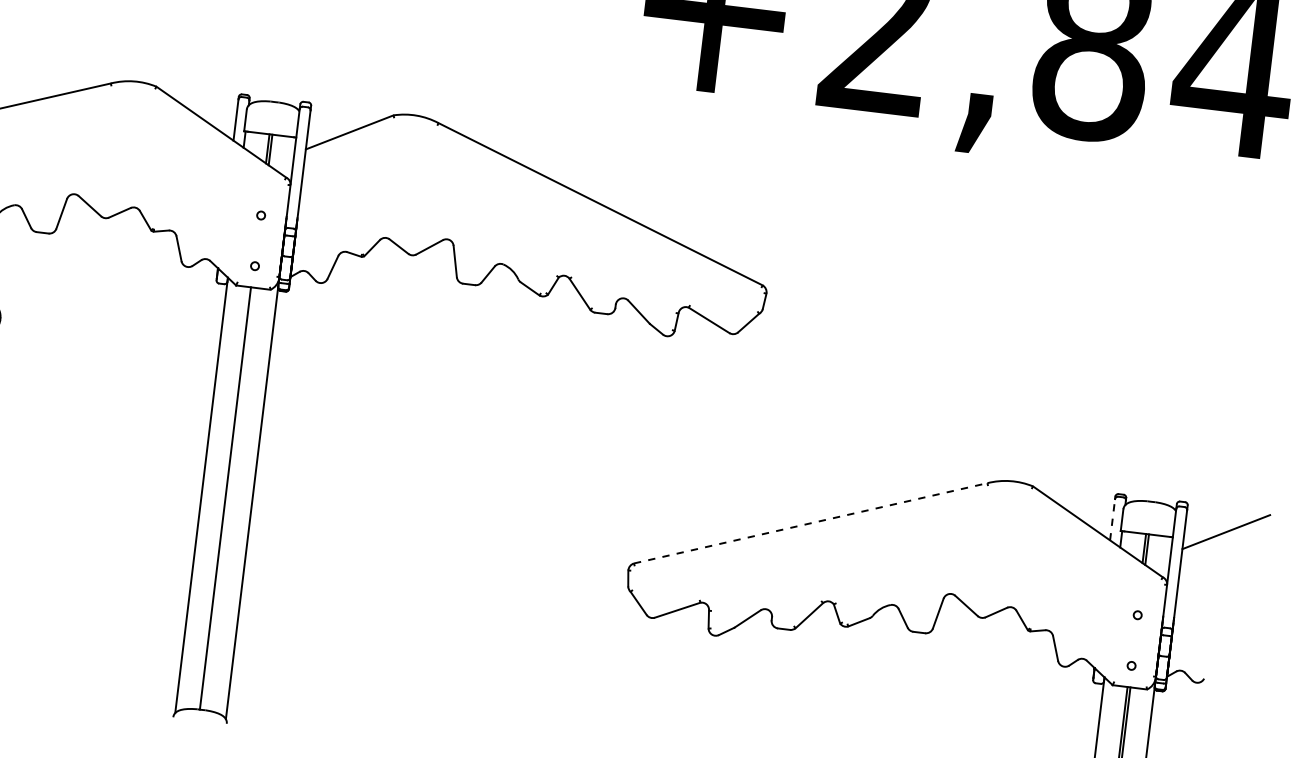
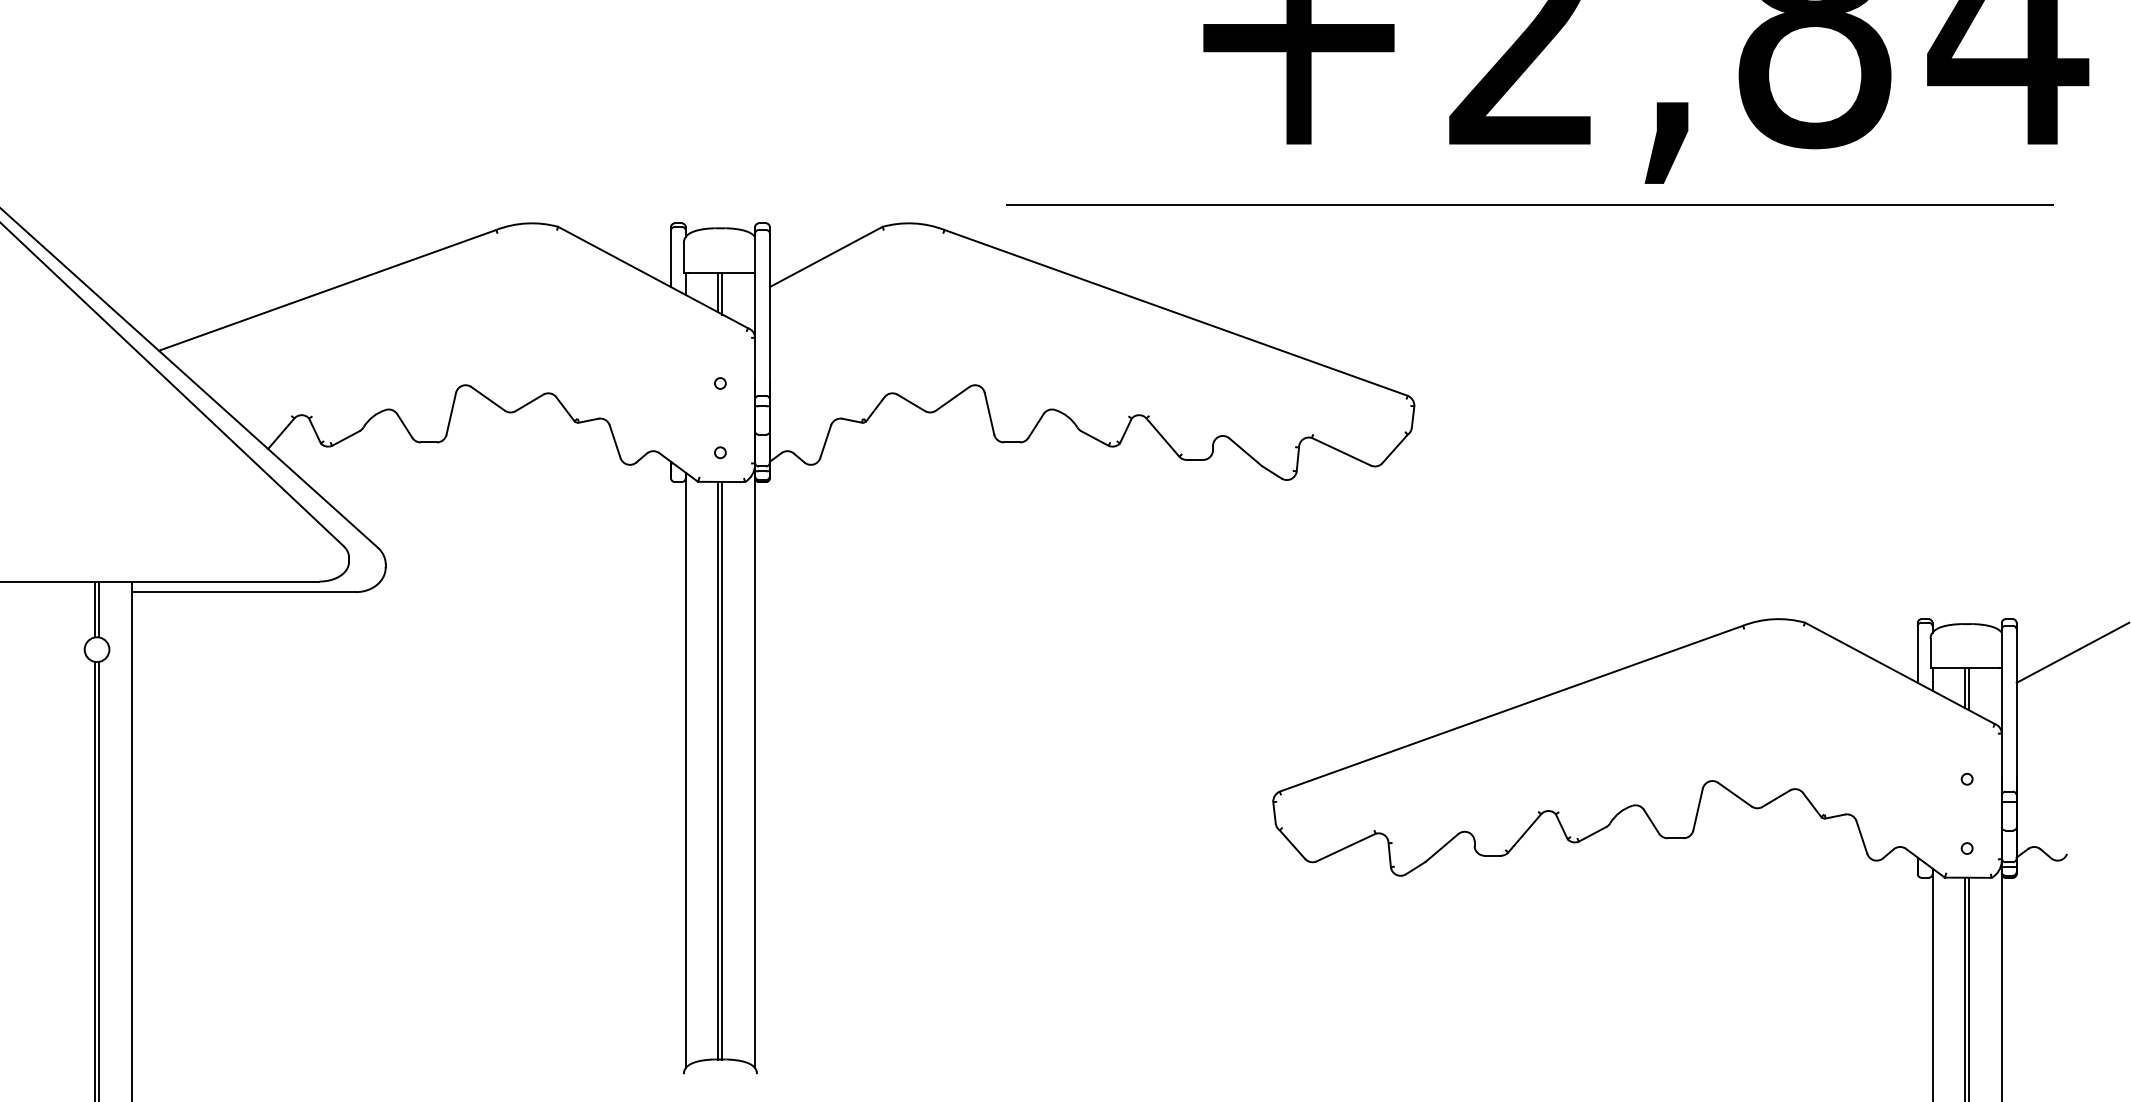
line: (868, 156) -> (1529, 204), added
line: (228, 498) -> (722, 770), added
line: (1112, 519) -> (1917, 654), dashed -> solid
line: (810, 523) -> (1511, 708), dashed -> solid

